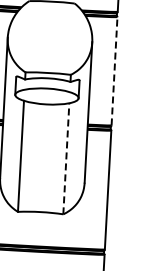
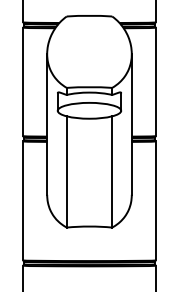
line: (114, 70) -> (155, 81), dashed -> solid
line: (66, 158) -> (112, 171), dashed -> solid

